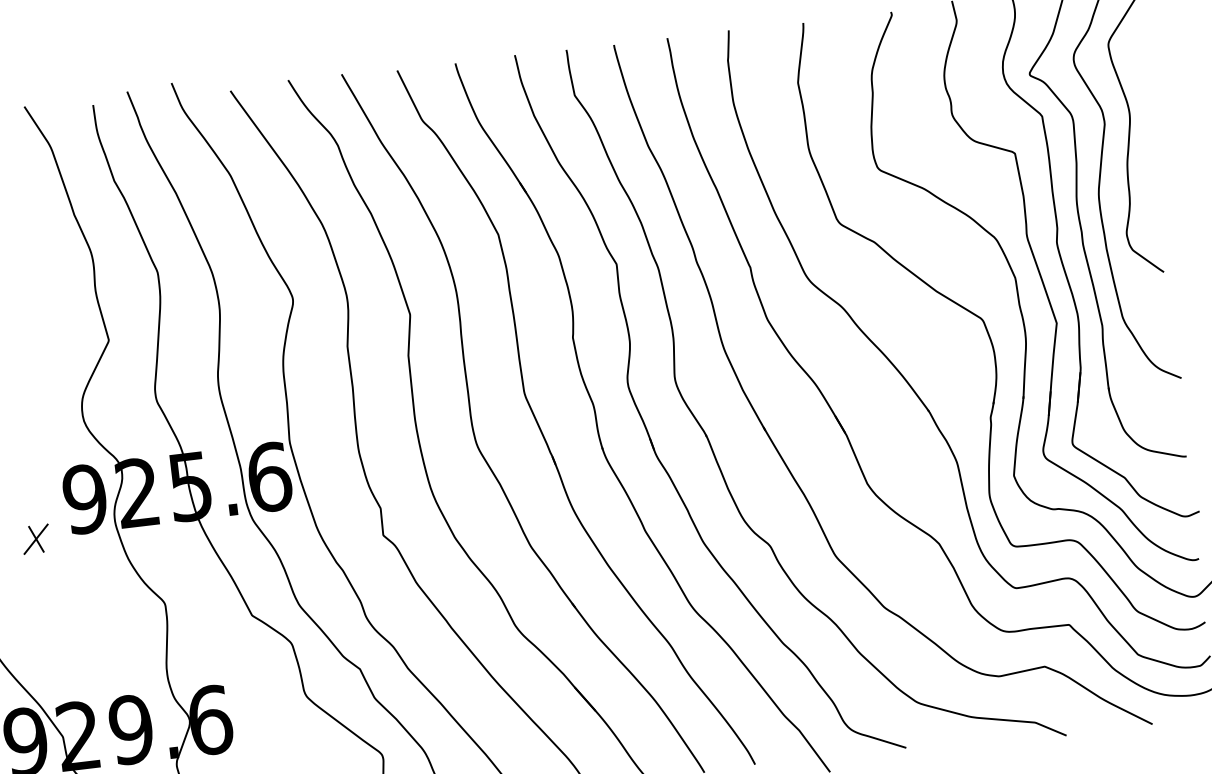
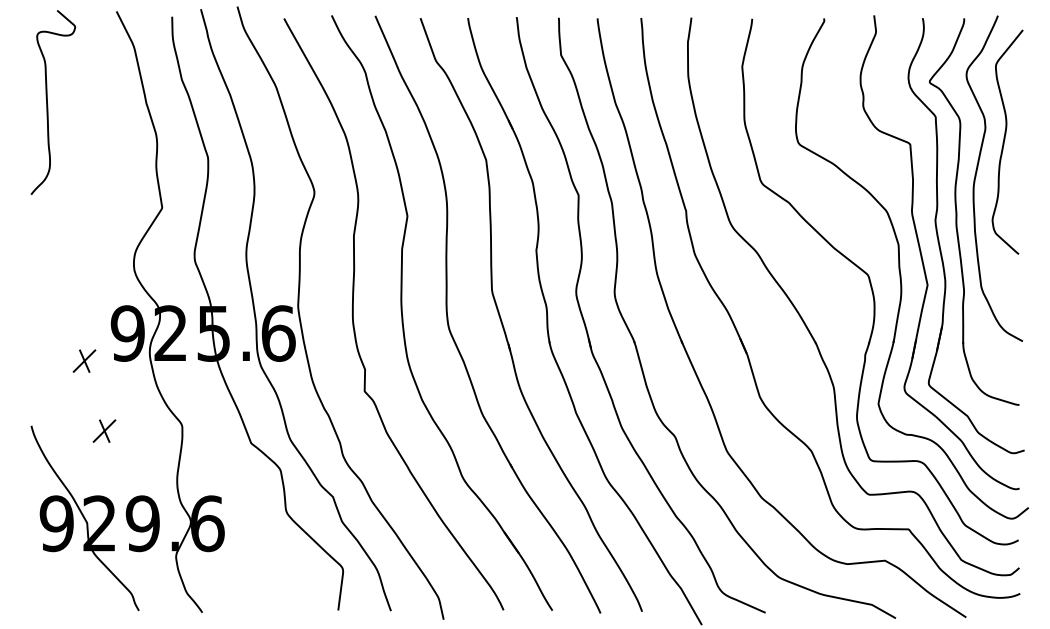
part: (70, 621) -> (104, 430), added

